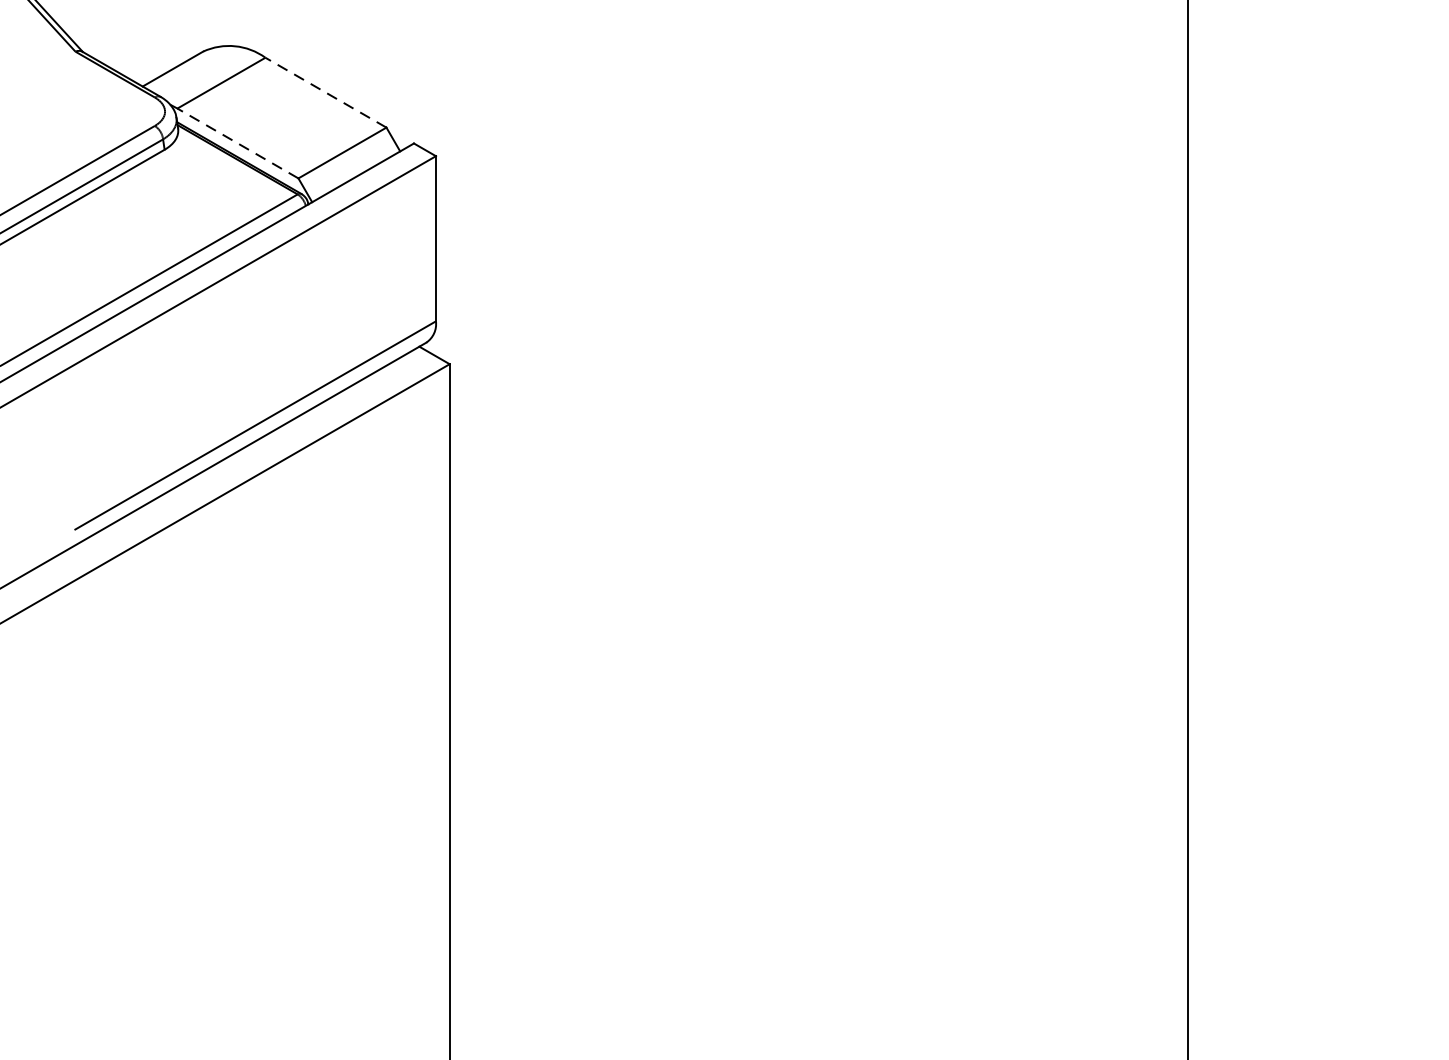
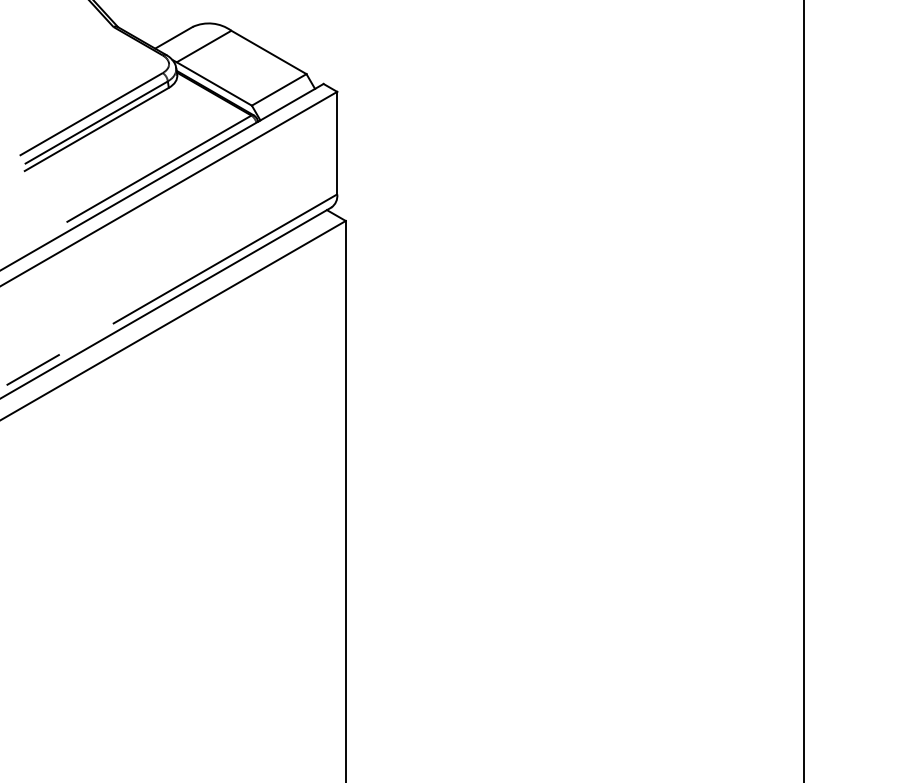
line: (325, 92) -> (268, 52), dashed -> solid
line: (236, 142) -> (213, 83), dashed -> solid

